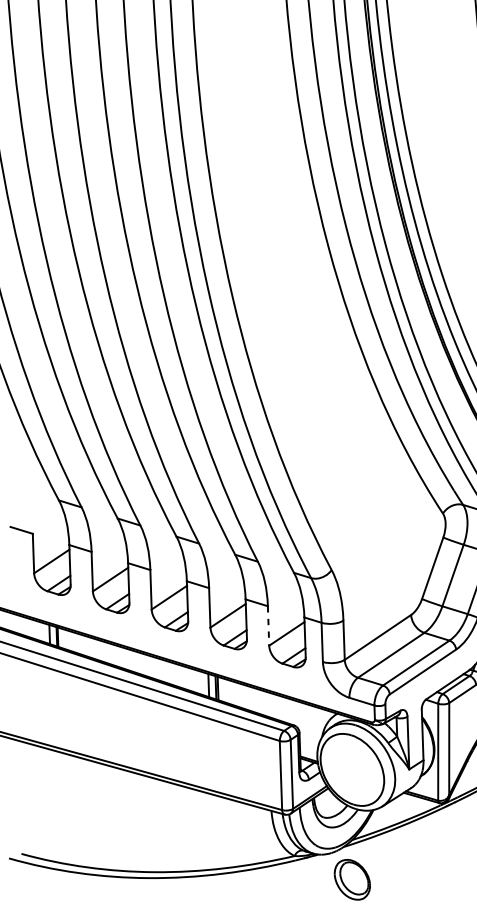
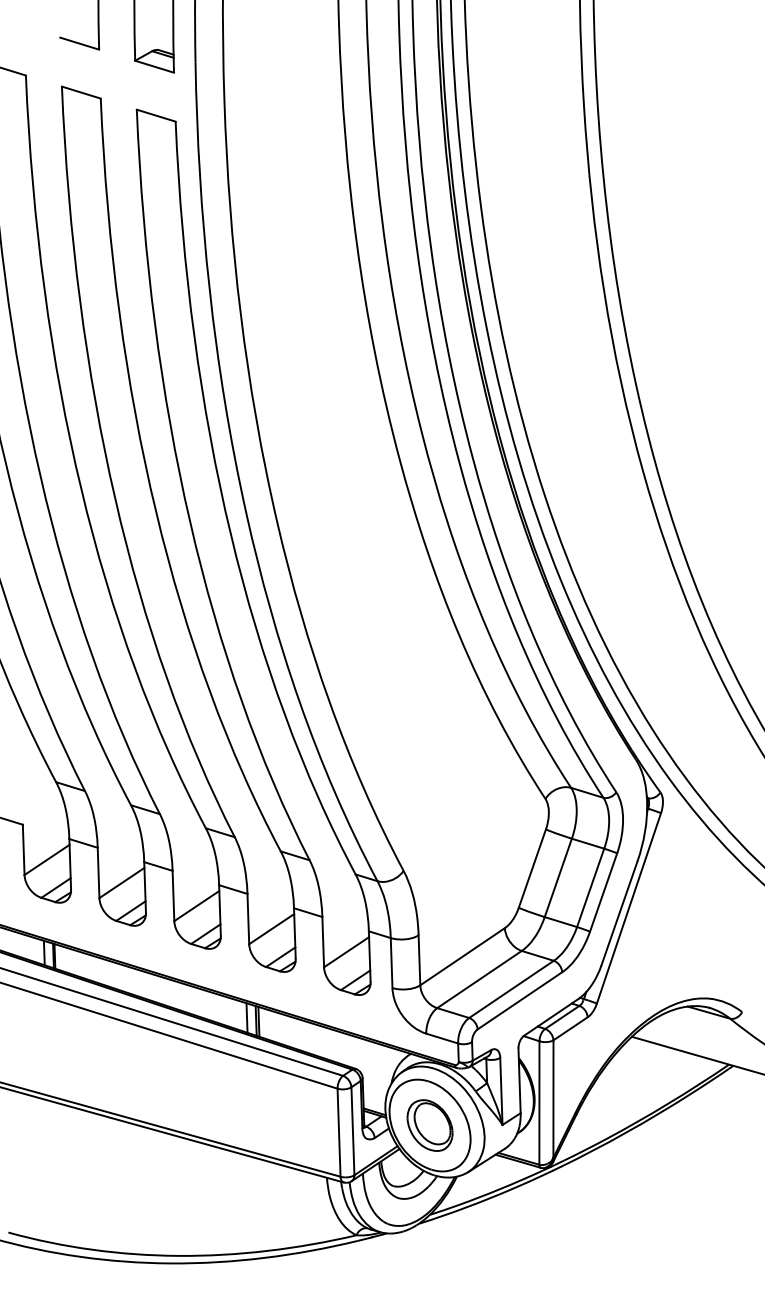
line: (268, 626) -> (323, 942), dashed -> solid
part: (351, 879) -> (429, 1125), moved

